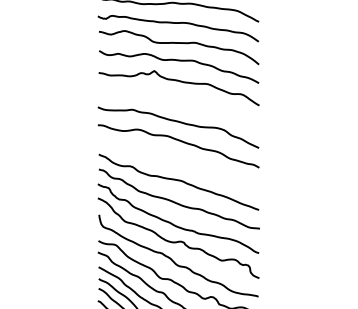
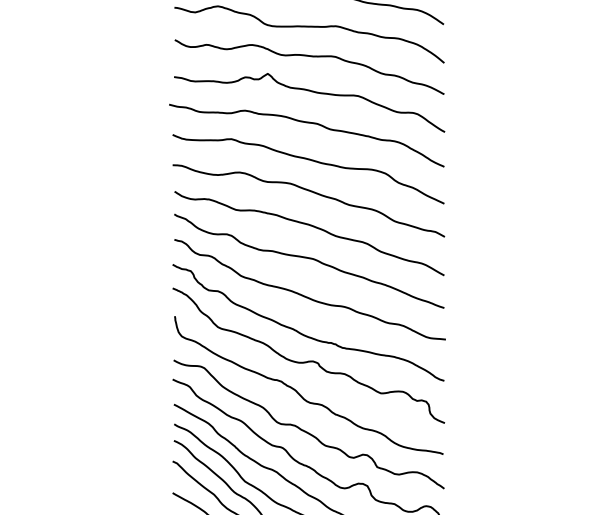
curve: (180, 101) -> (311, 125), added
curve: (180, 162) -> (311, 228), added

